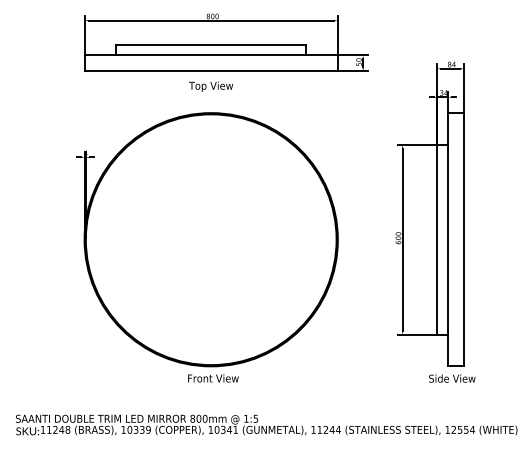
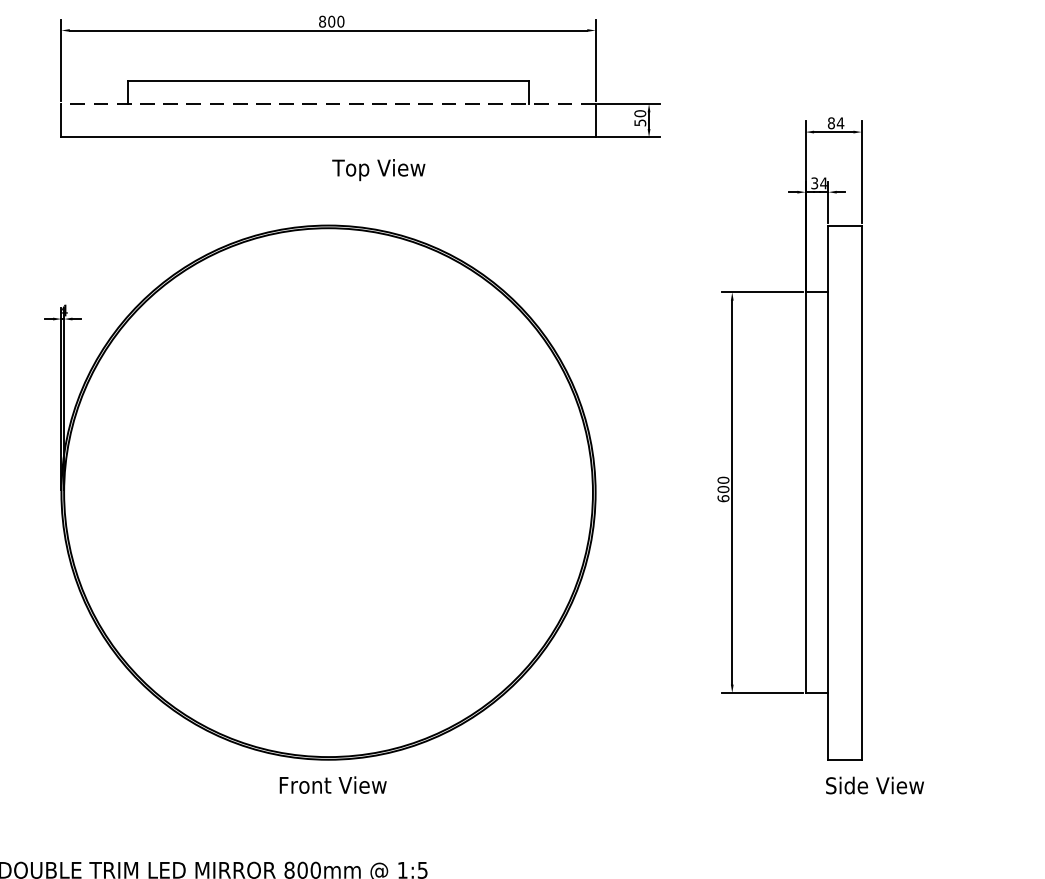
line: (211, 55) -> (329, 104), solid -> dashed
text: (210, 86) -> (377, 169), moved
text: (452, 378) -> (875, 785), moved

